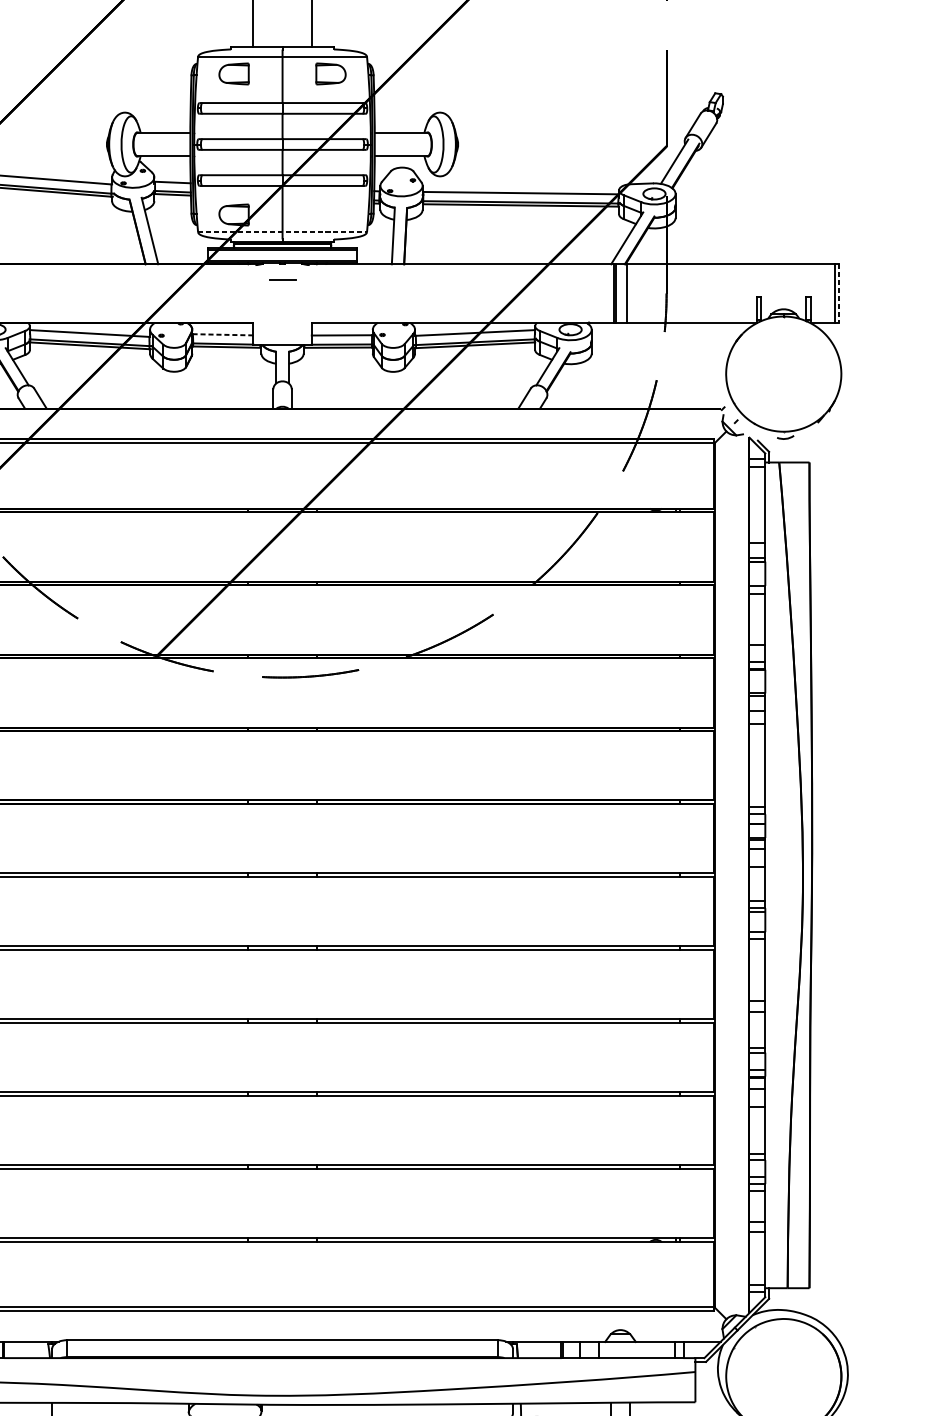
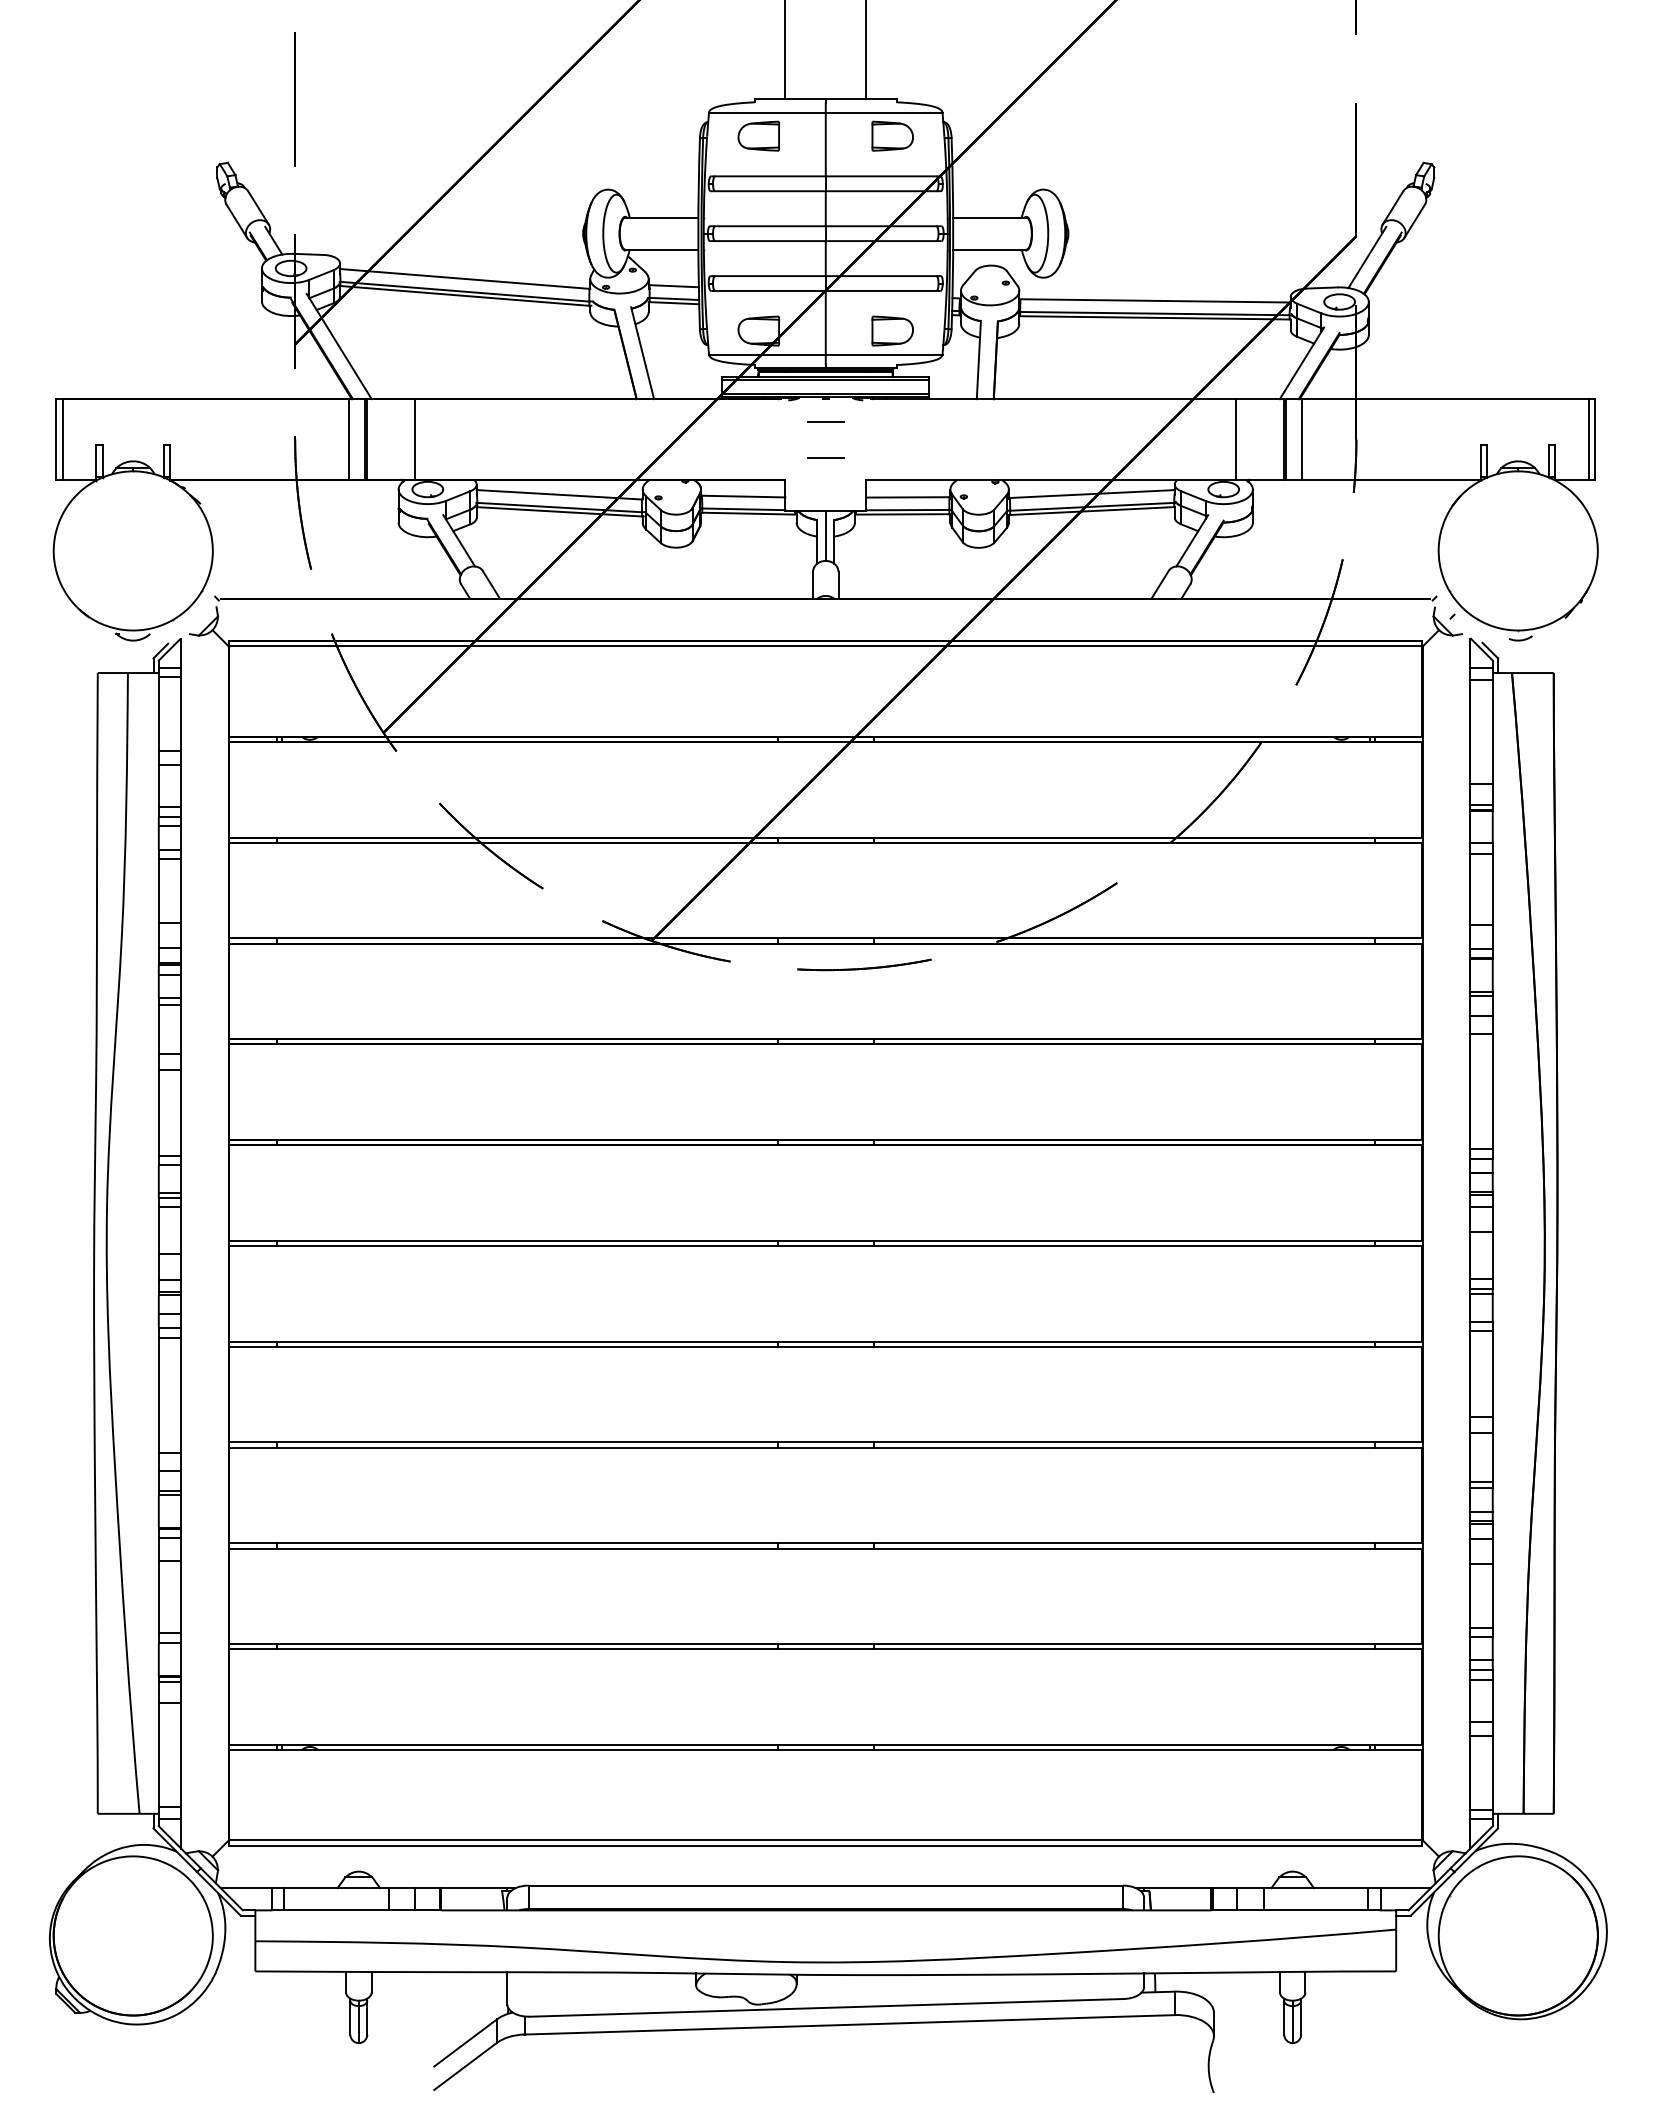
part: (330, 214) -> (892, 330), added
line: (282, 231) -> (825, 354), dashed -> solid
line: (579, 293) -> (1236, 439), added
line: (839, 294) -> (1595, 440), dashed -> solid
line: (282, 306) -> (825, 457), added
line: (223, 334) -> (743, 496), dashed -> solid
line: (282, 363) -> (825, 536), added

